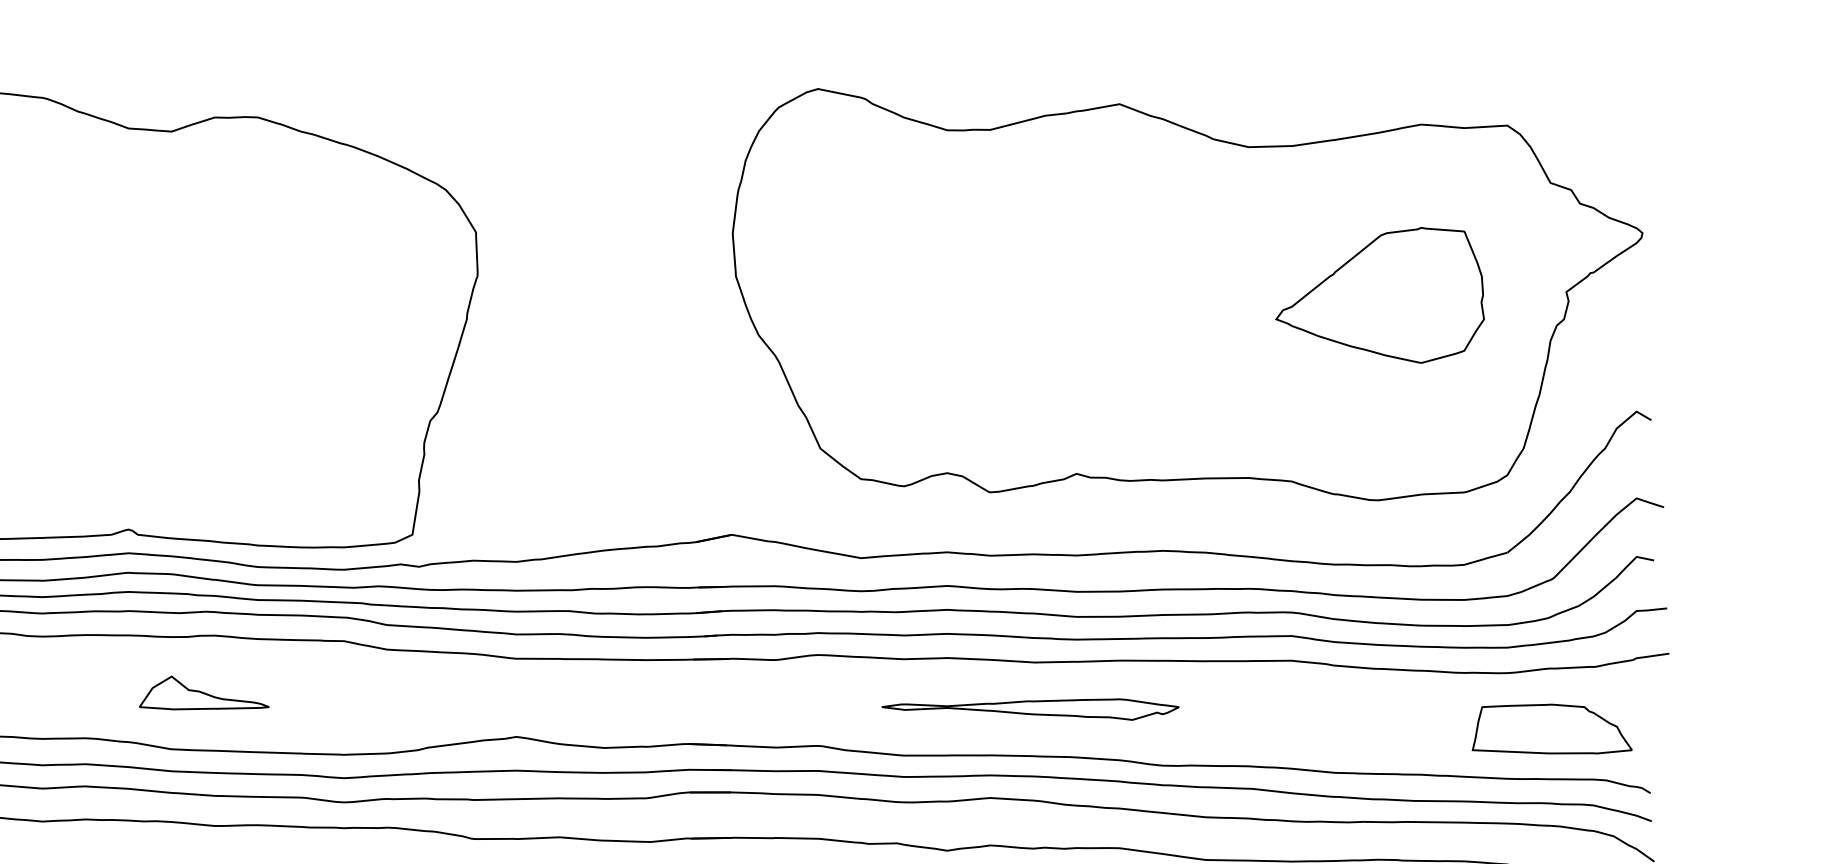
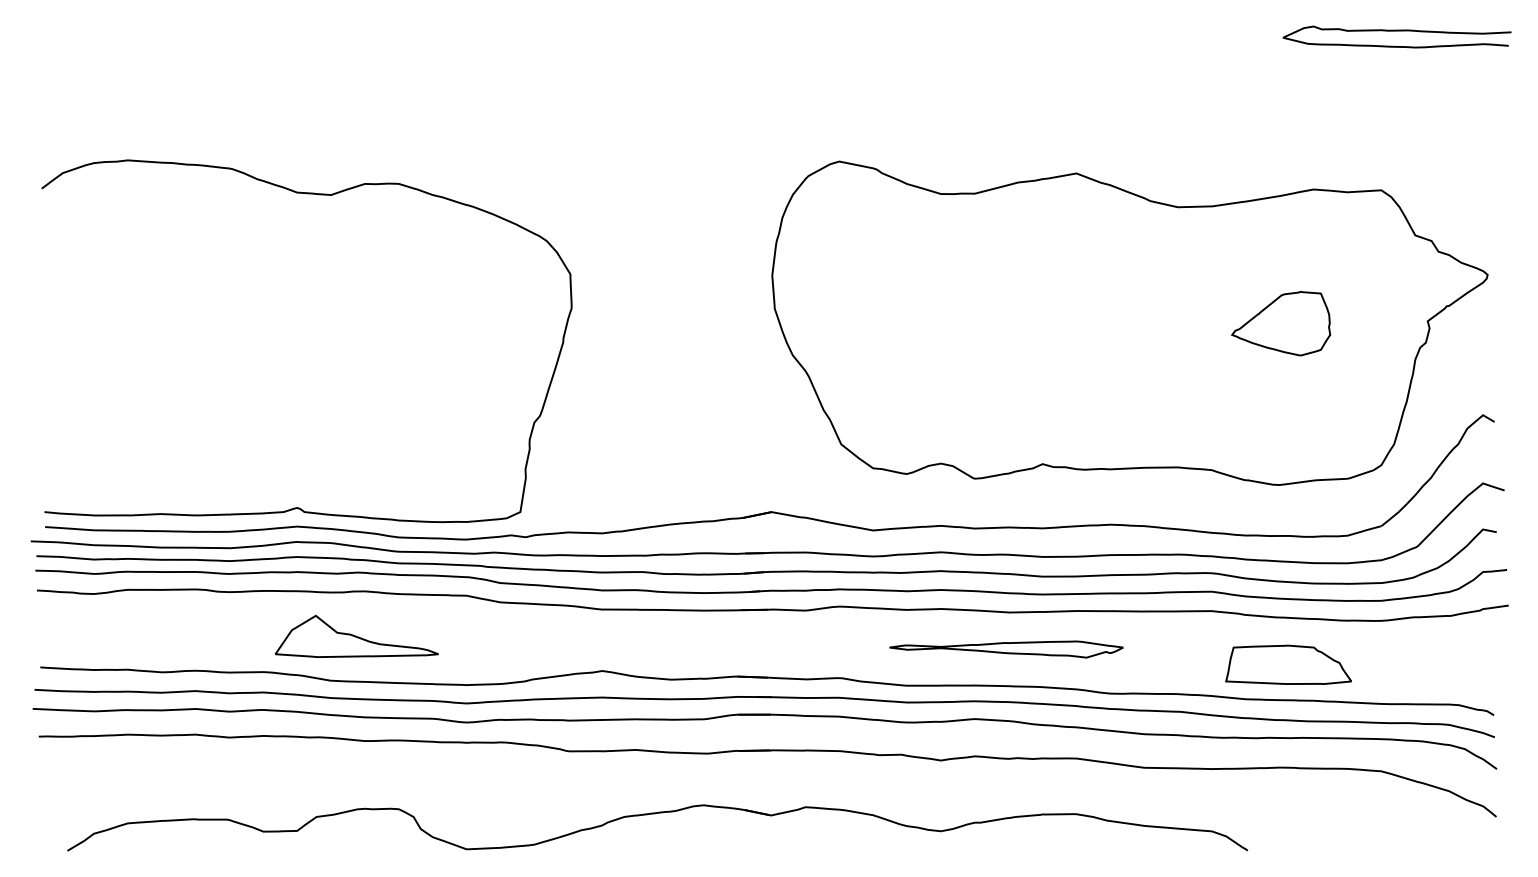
part: (1379, 294) -> (1280, 323), size x0.6
part: (204, 693) -> (356, 636), size x1.6
part: (1552, 728) -> (1288, 664), moved

